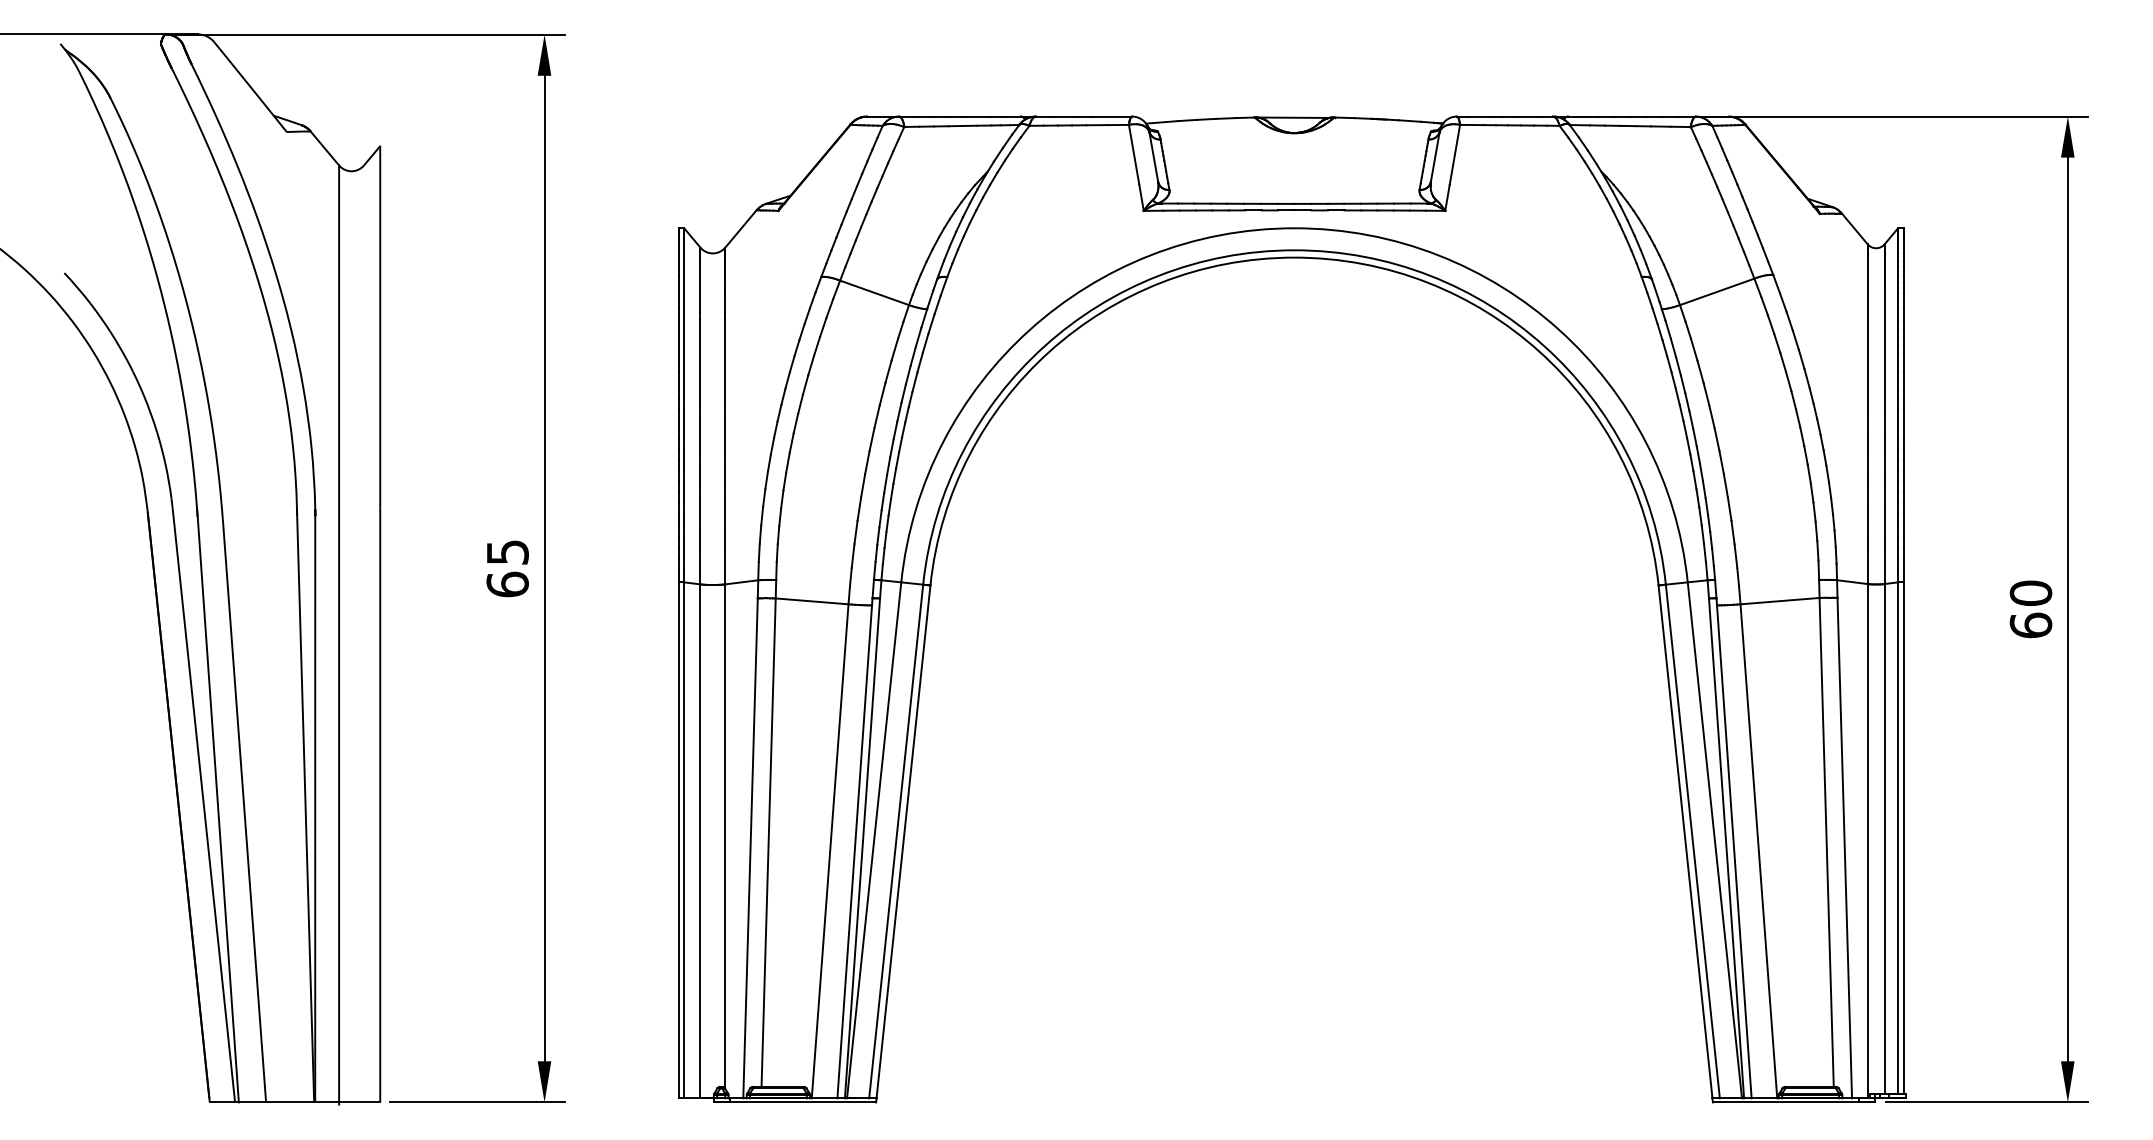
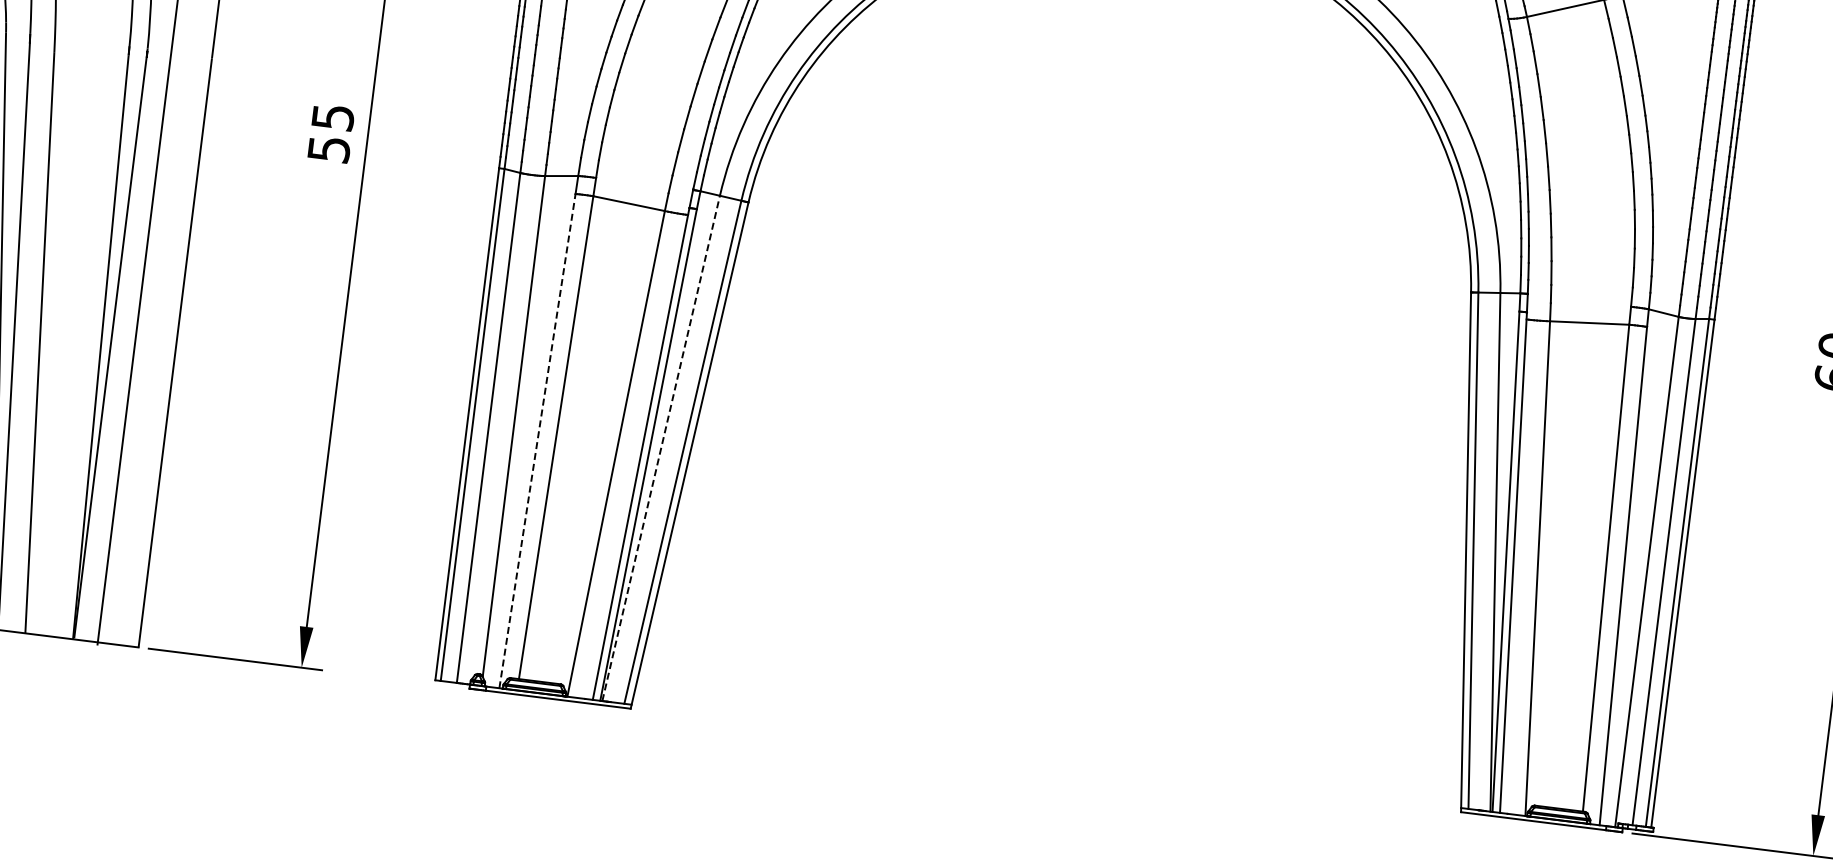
text: (507, 584) -> (328, 149), 65 -> 55
line: (874, 839) -> (661, 447), solid -> dashed
line: (750, 847) -> (537, 440), solid -> dashed

